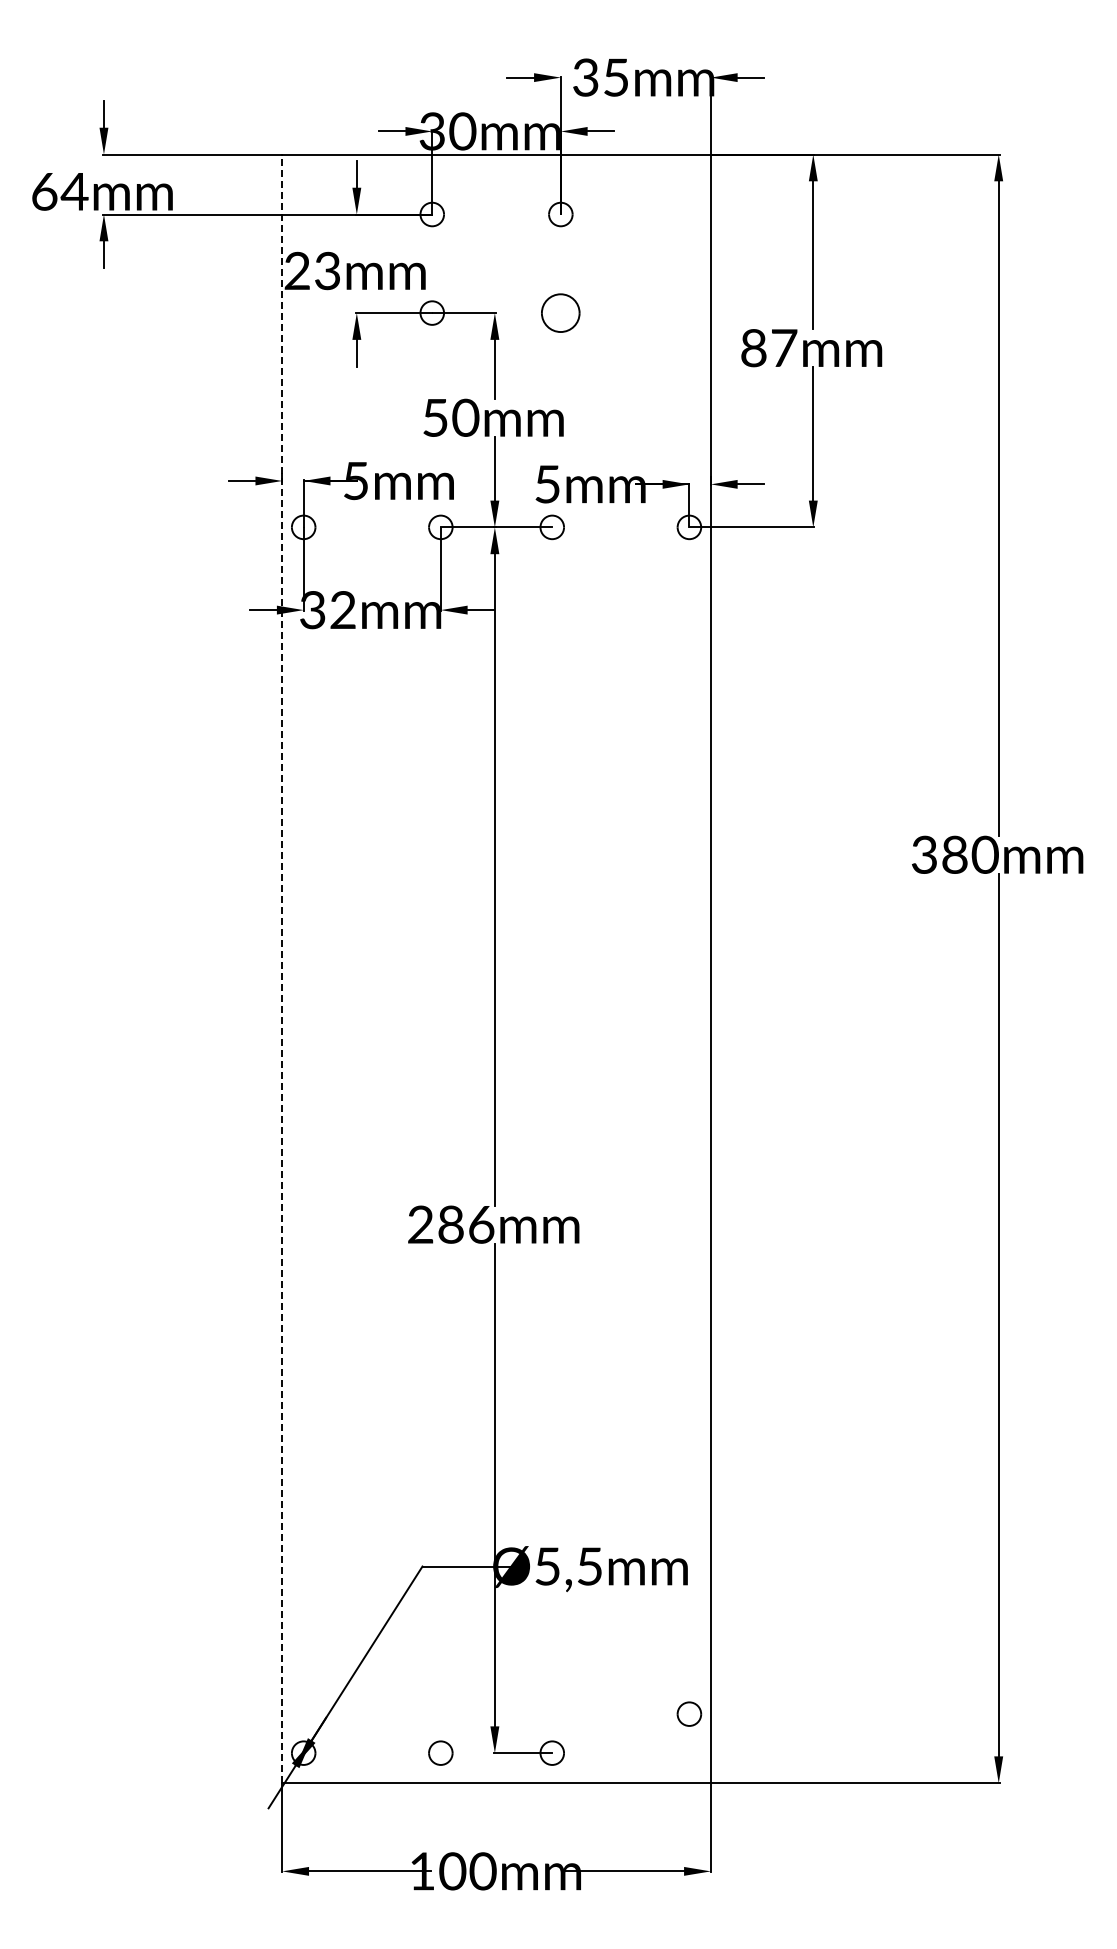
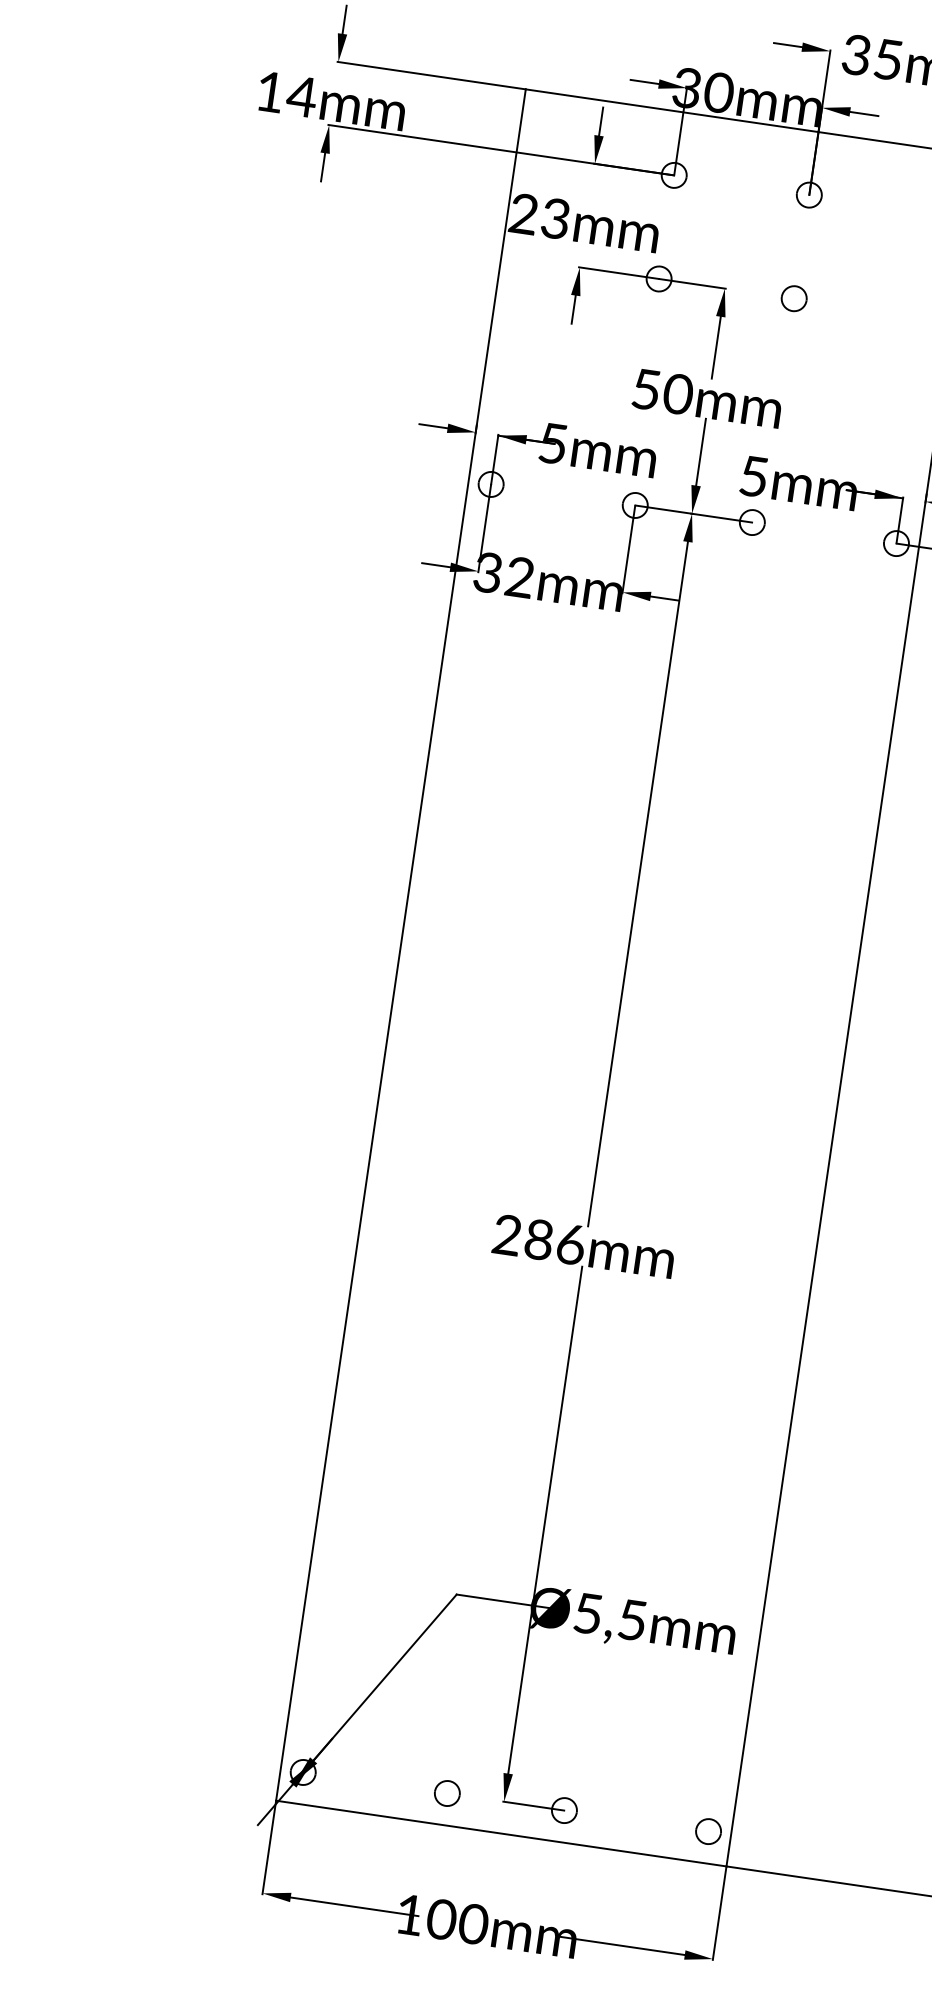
text: (44, 191) -> (270, 91), 64mm -> 14mm
part: (560, 312) -> (793, 298), size x0.62
line: (282, 968) -> (401, 944), dashed -> solid
part: (689, 1713) -> (708, 1830), moved

